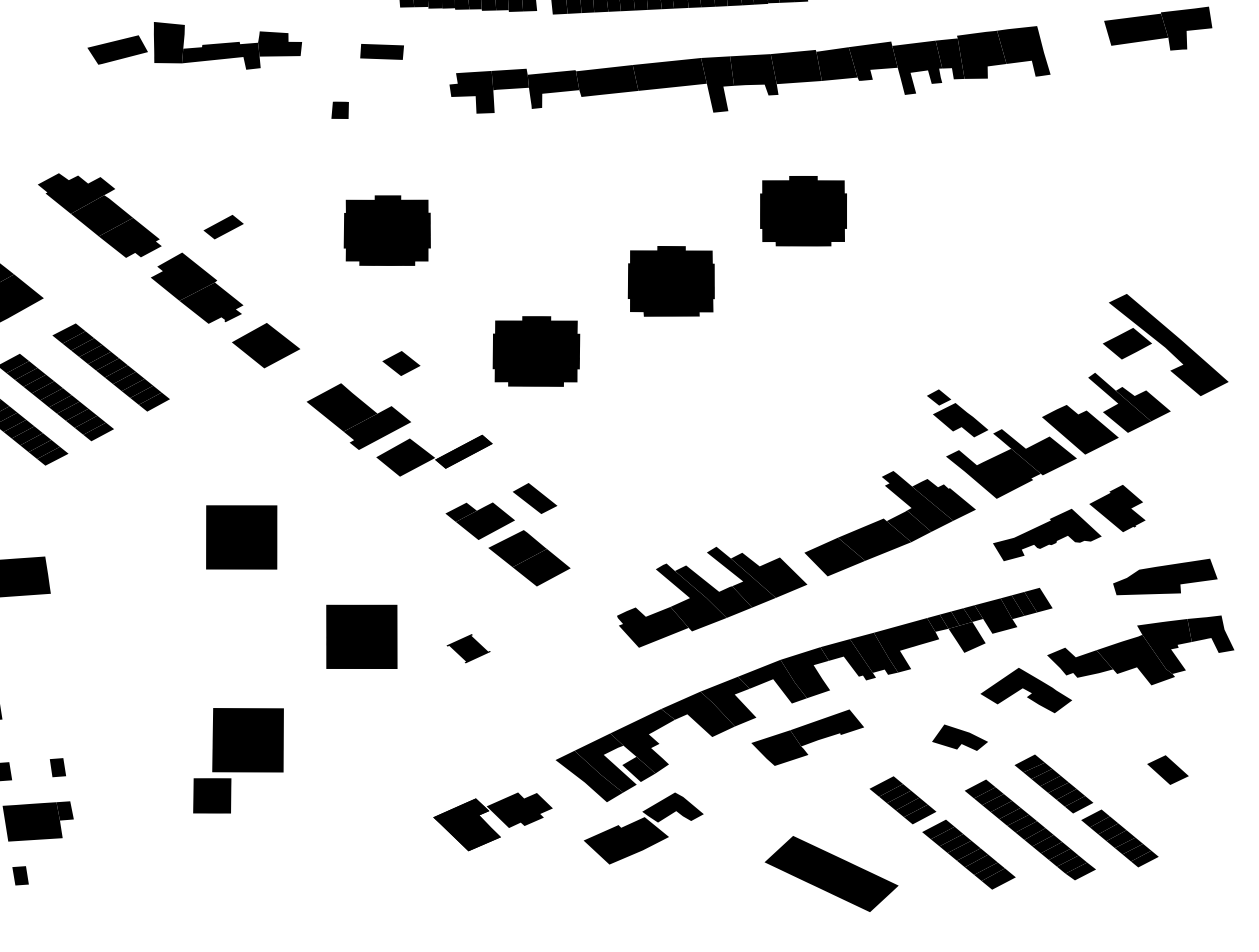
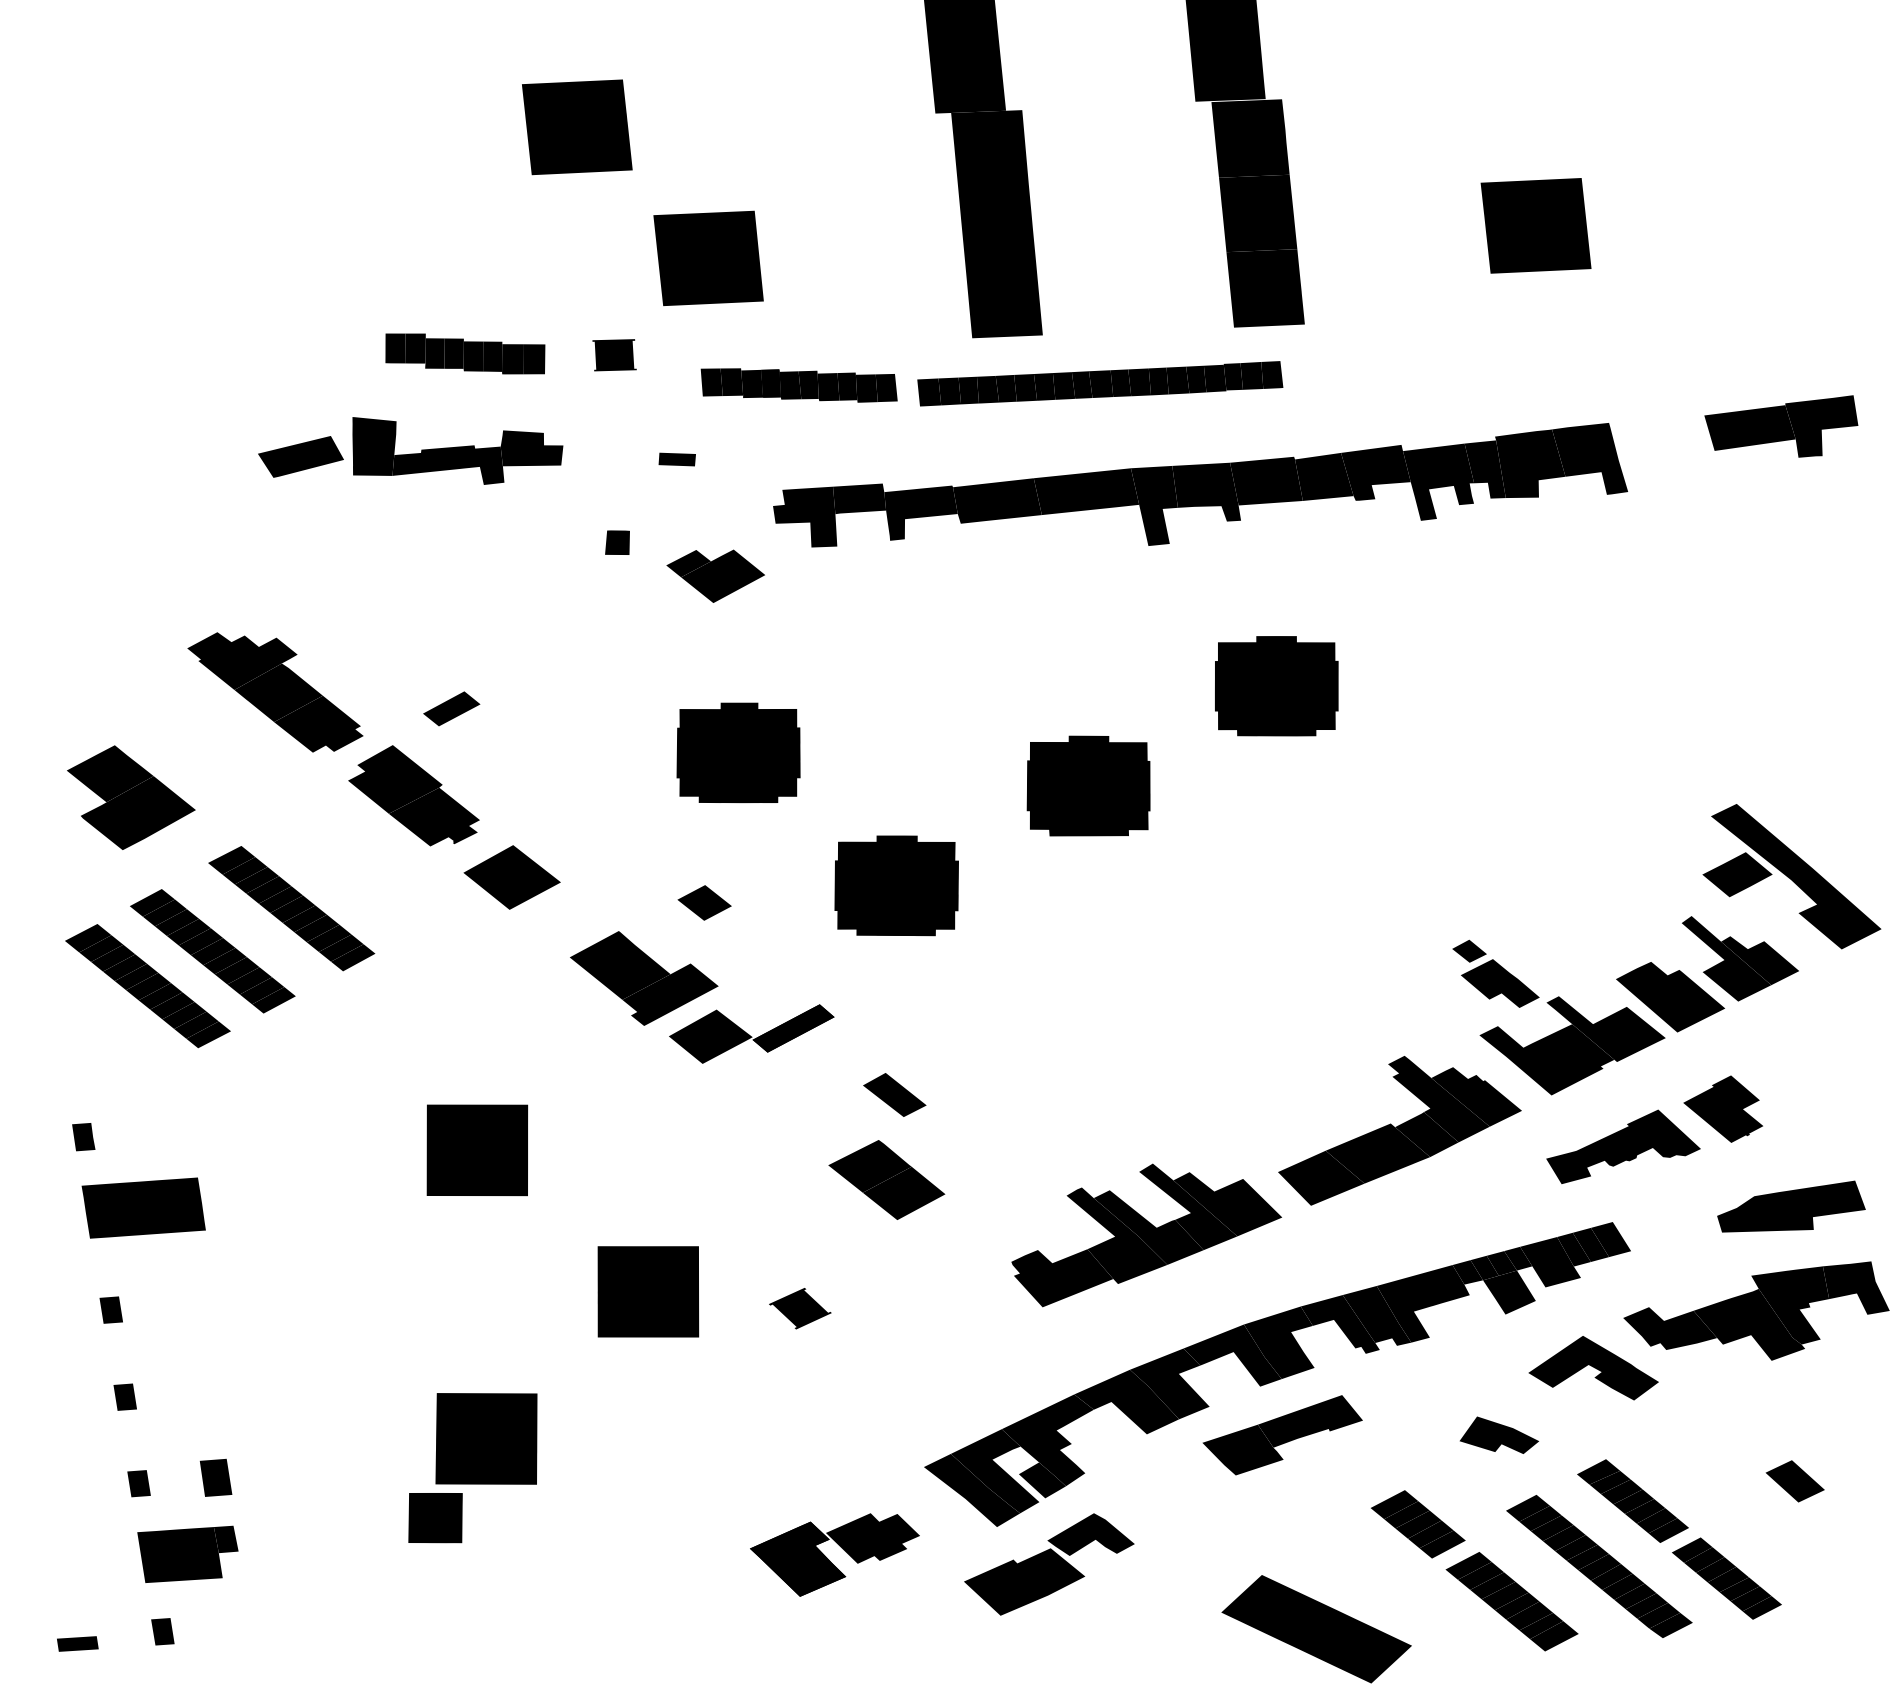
part: (382, 51) -> (677, 459), size x0.6
part: (387, 230) -> (738, 752), moved
part: (480, 520) -> (715, 575), moved
part: (57, 767) -> (215, 1477), size x1.4

